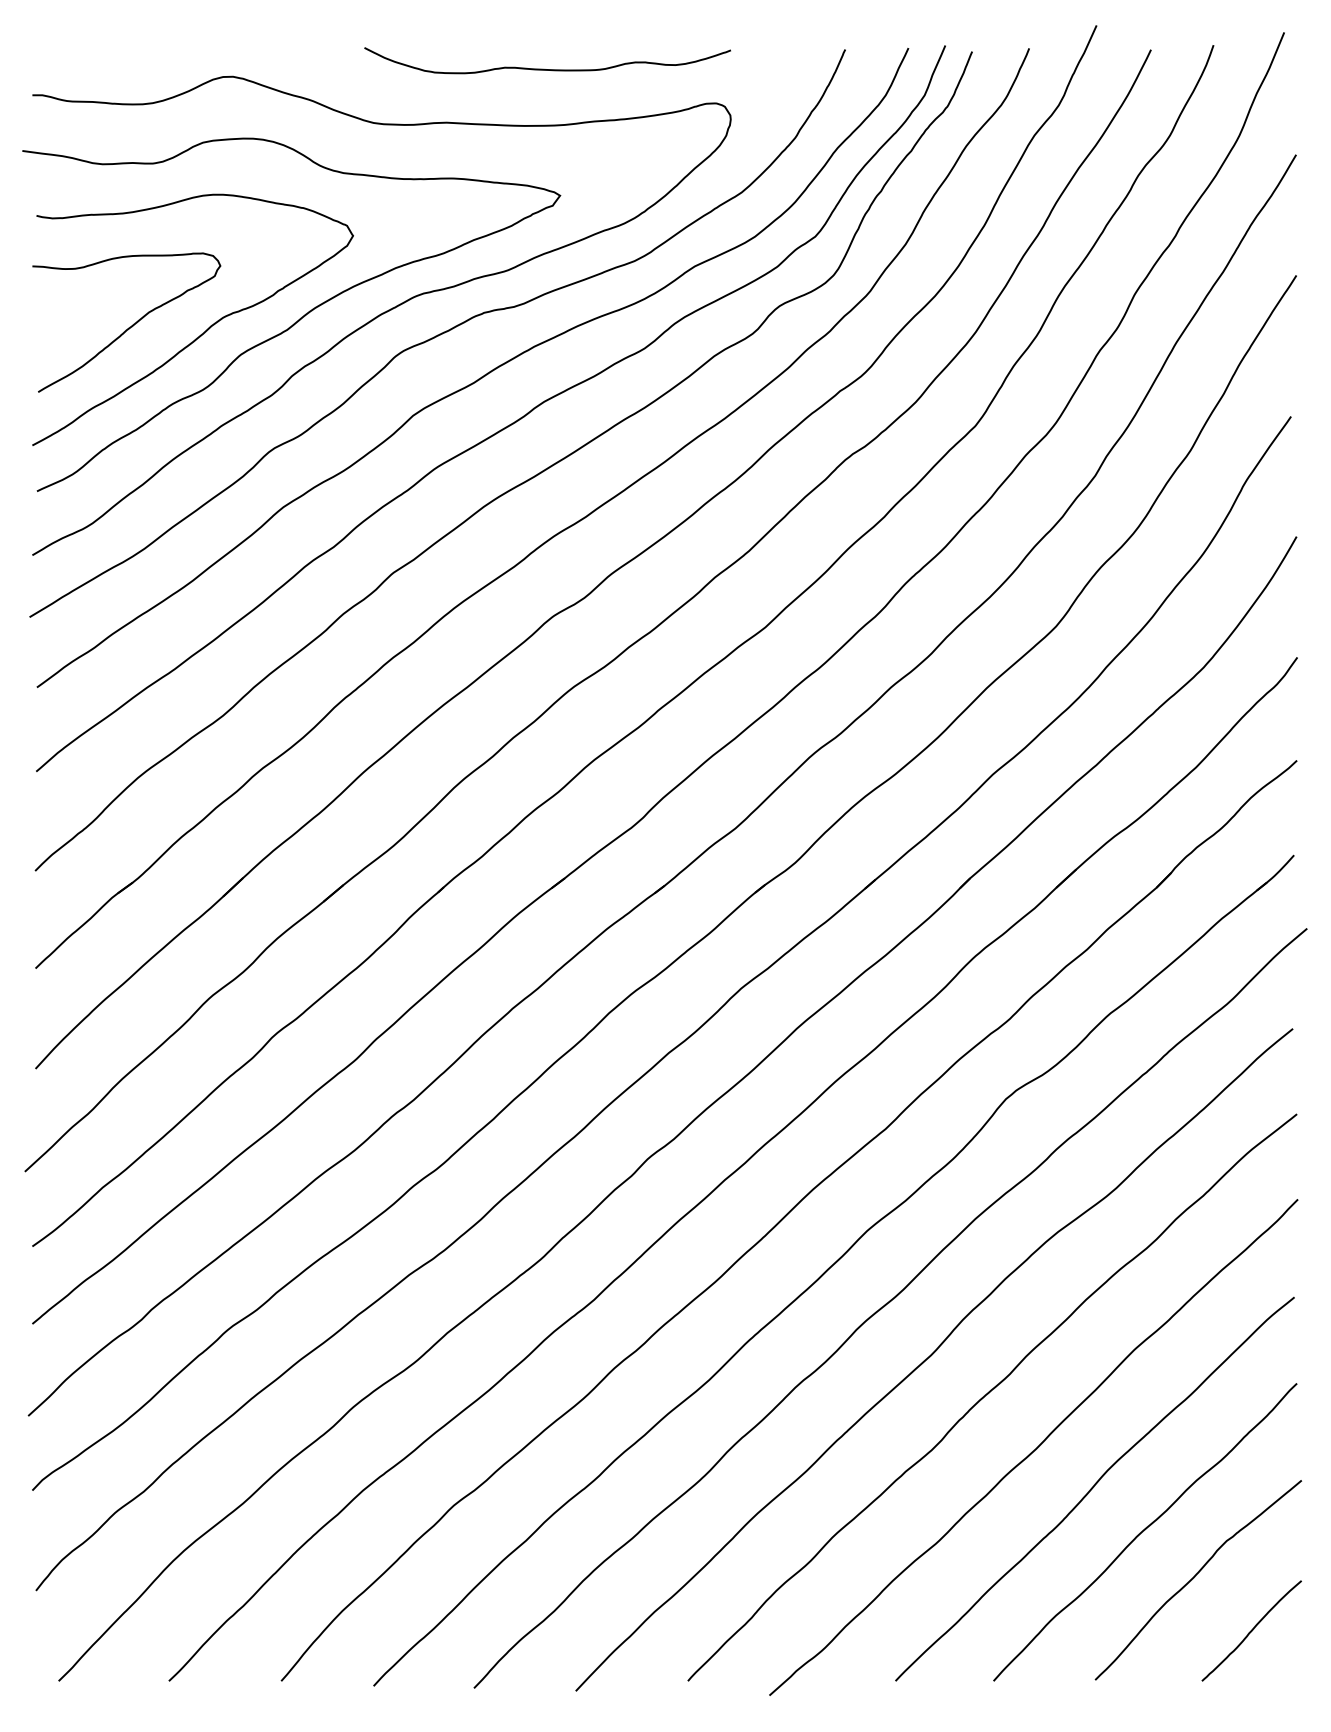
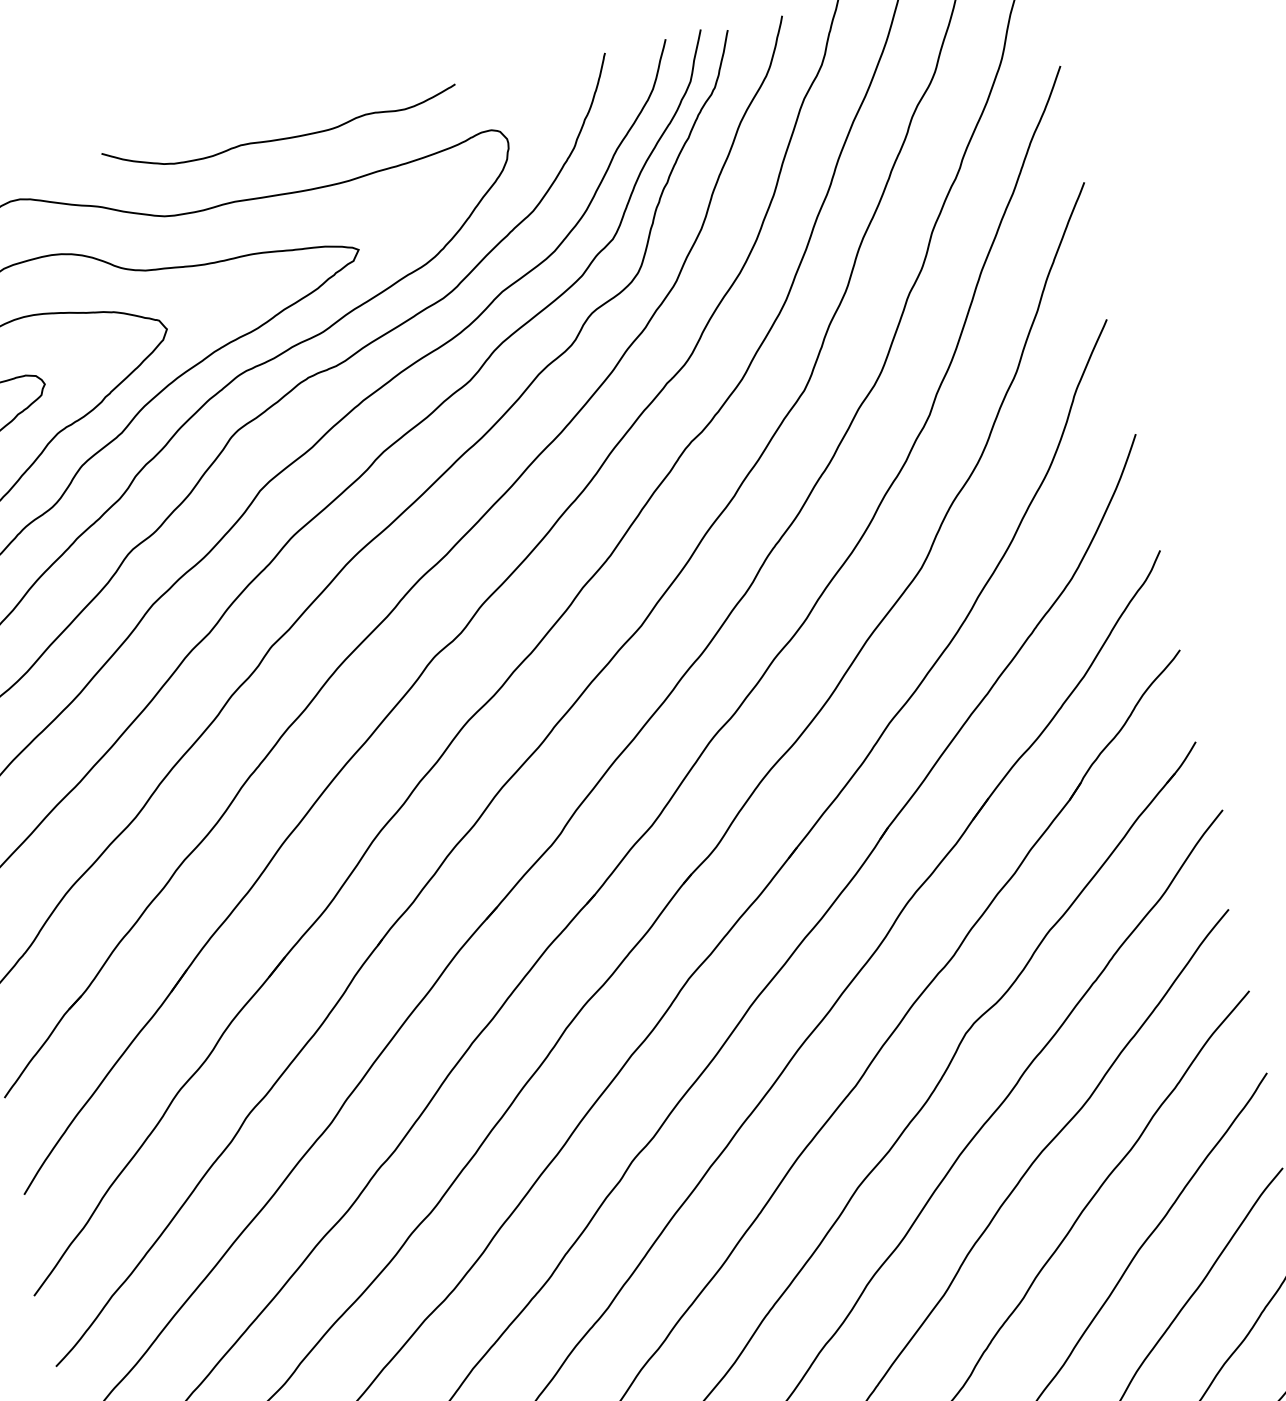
curve: (544, 68) -> (279, 138), moved

